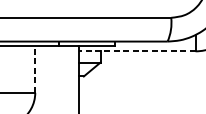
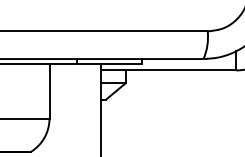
line: (137, 51) -> (168, 70), dashed -> solid
line: (35, 68) -> (49, 90), dashed -> solid

